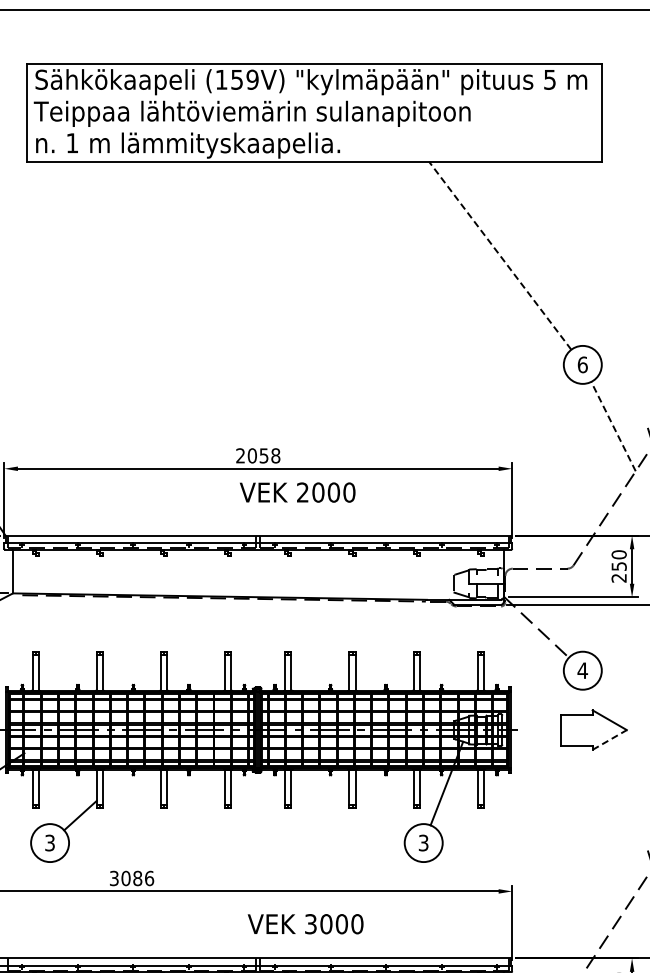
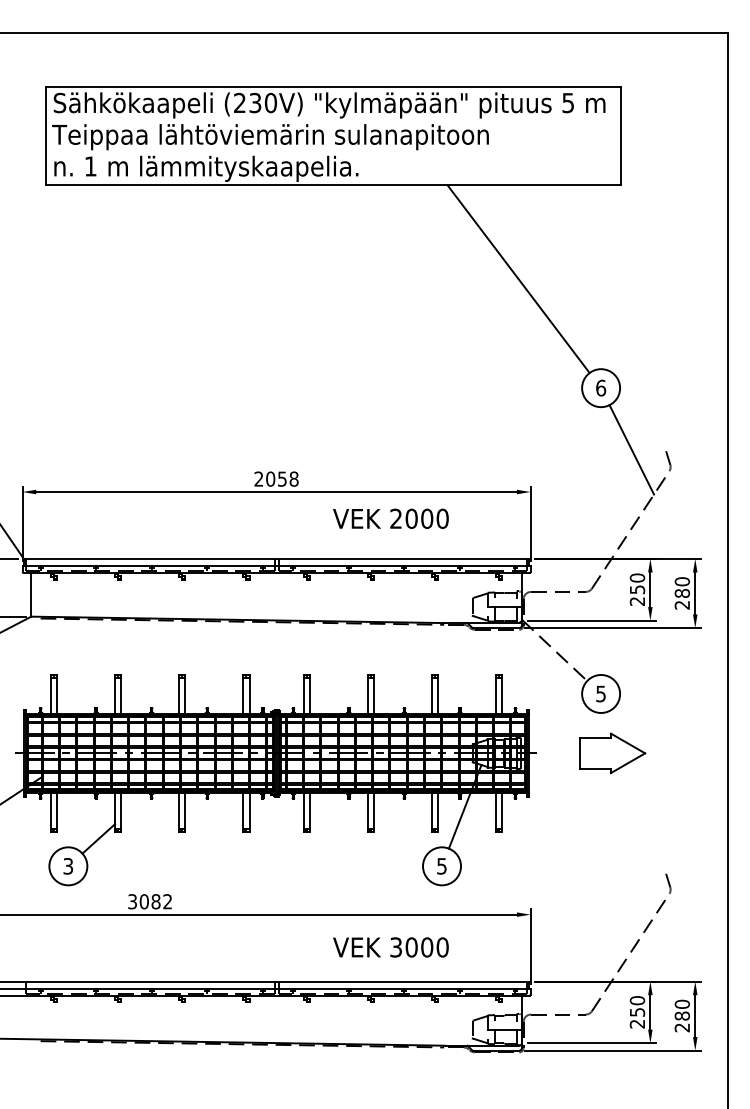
text: (237, 79) -> (255, 102), (159V) -> (230V)
line: (500, 256) -> (518, 279), dashed -> solid
line: (613, 426) -> (631, 449), dashed -> solid
text: (297, 492) -> (390, 518), moved
text: (582, 670) -> (600, 693), 4 -> 5
line: (610, 740) -> (628, 763), dashed -> solid
text: (423, 842) -> (441, 865), 3 -> 5
text: (149, 878) -> (167, 901), 3086 -> 3082
text: (305, 924) -> (390, 947), moved

